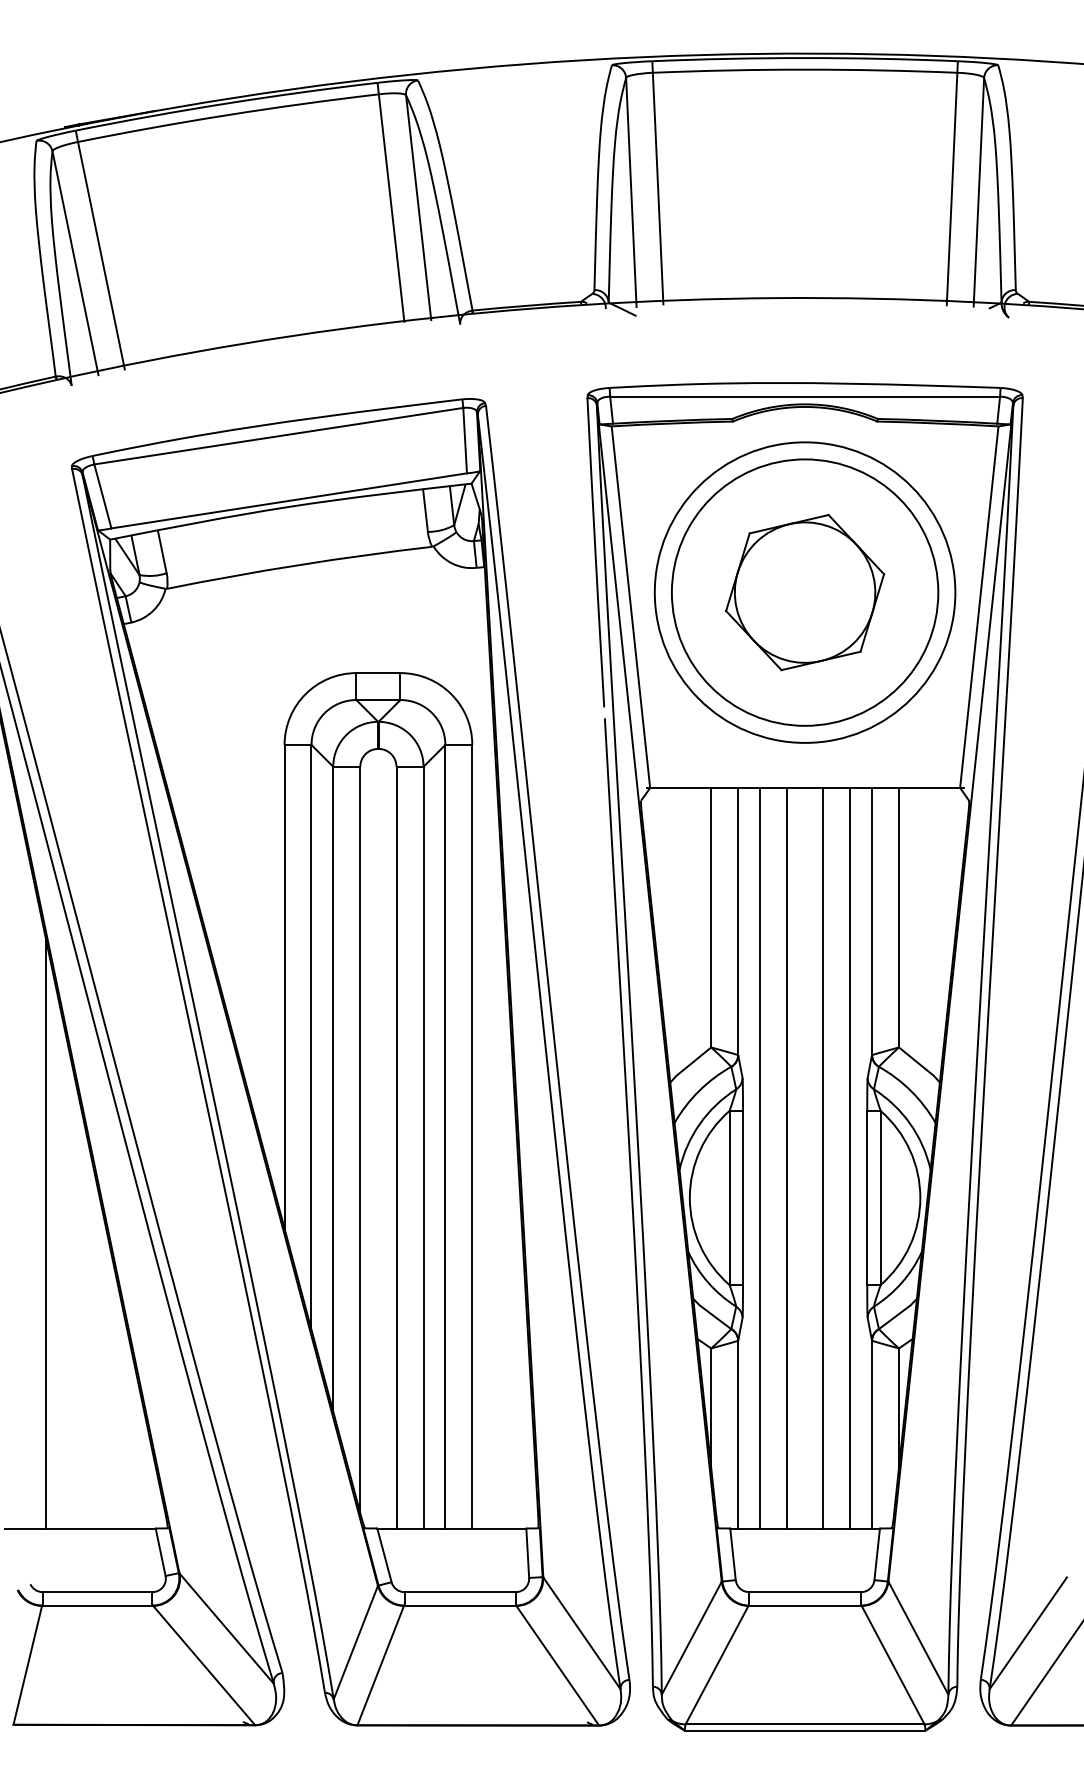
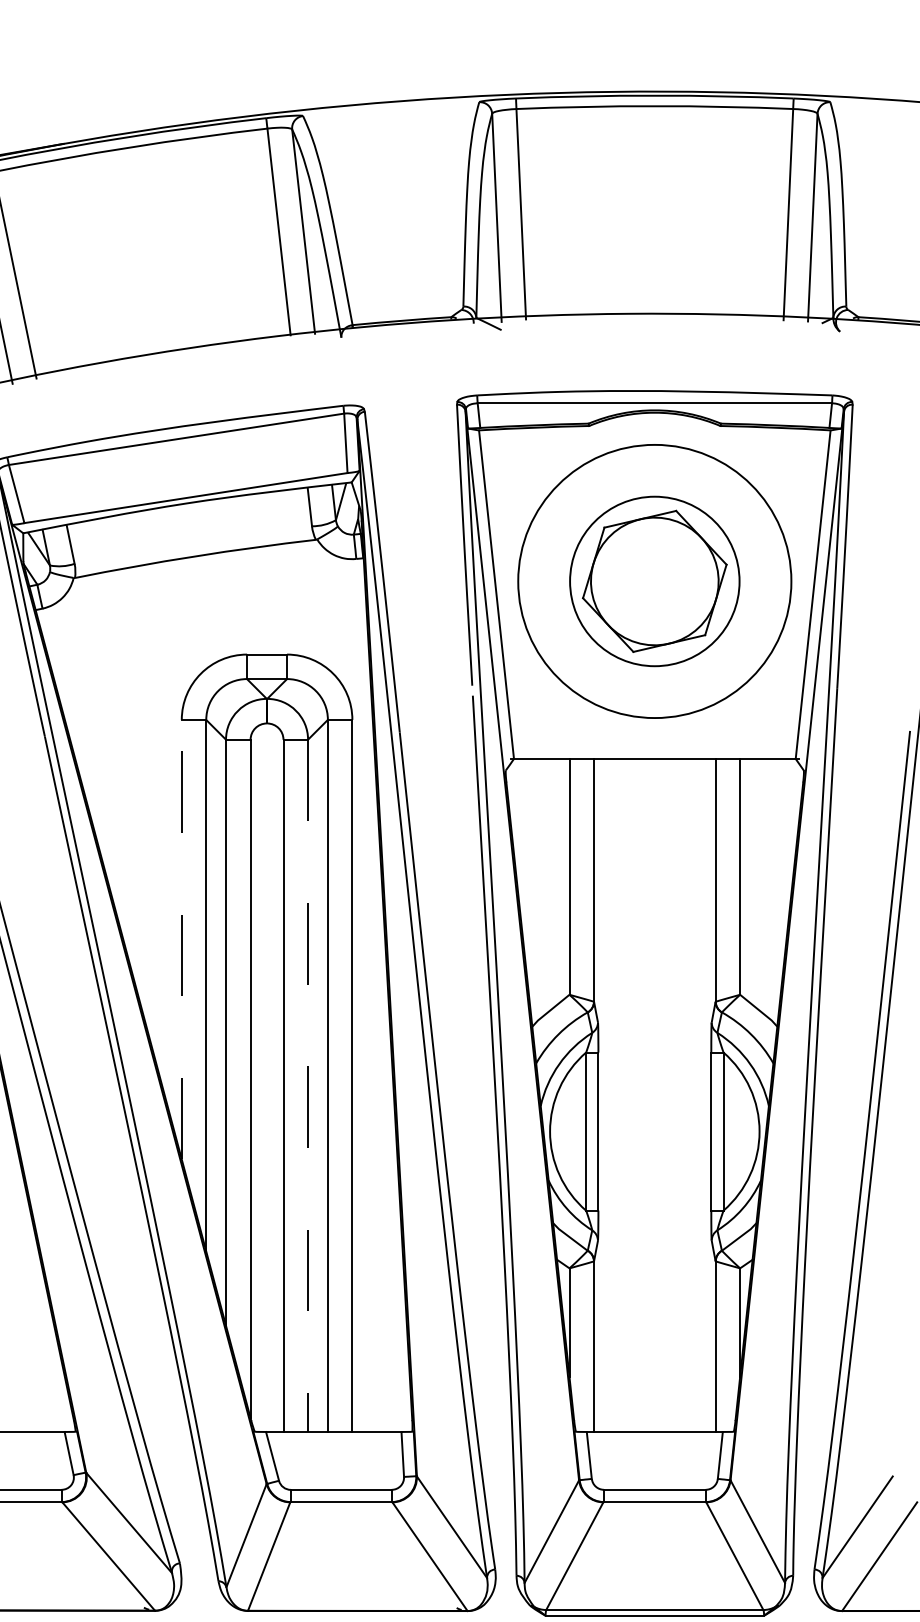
circle: (804, 592) -> (654, 581), size x0.7
line: (284, 986) -> (181, 939), solid -> dashed
line: (423, 1147) -> (308, 1085), solid -> dashed
line: (760, 1158) -> (614, 1095), removed
line: (786, 1158) -> (637, 1095), removed
line: (823, 1158) -> (671, 1095), removed
line: (850, 1158) -> (696, 1095), removed

